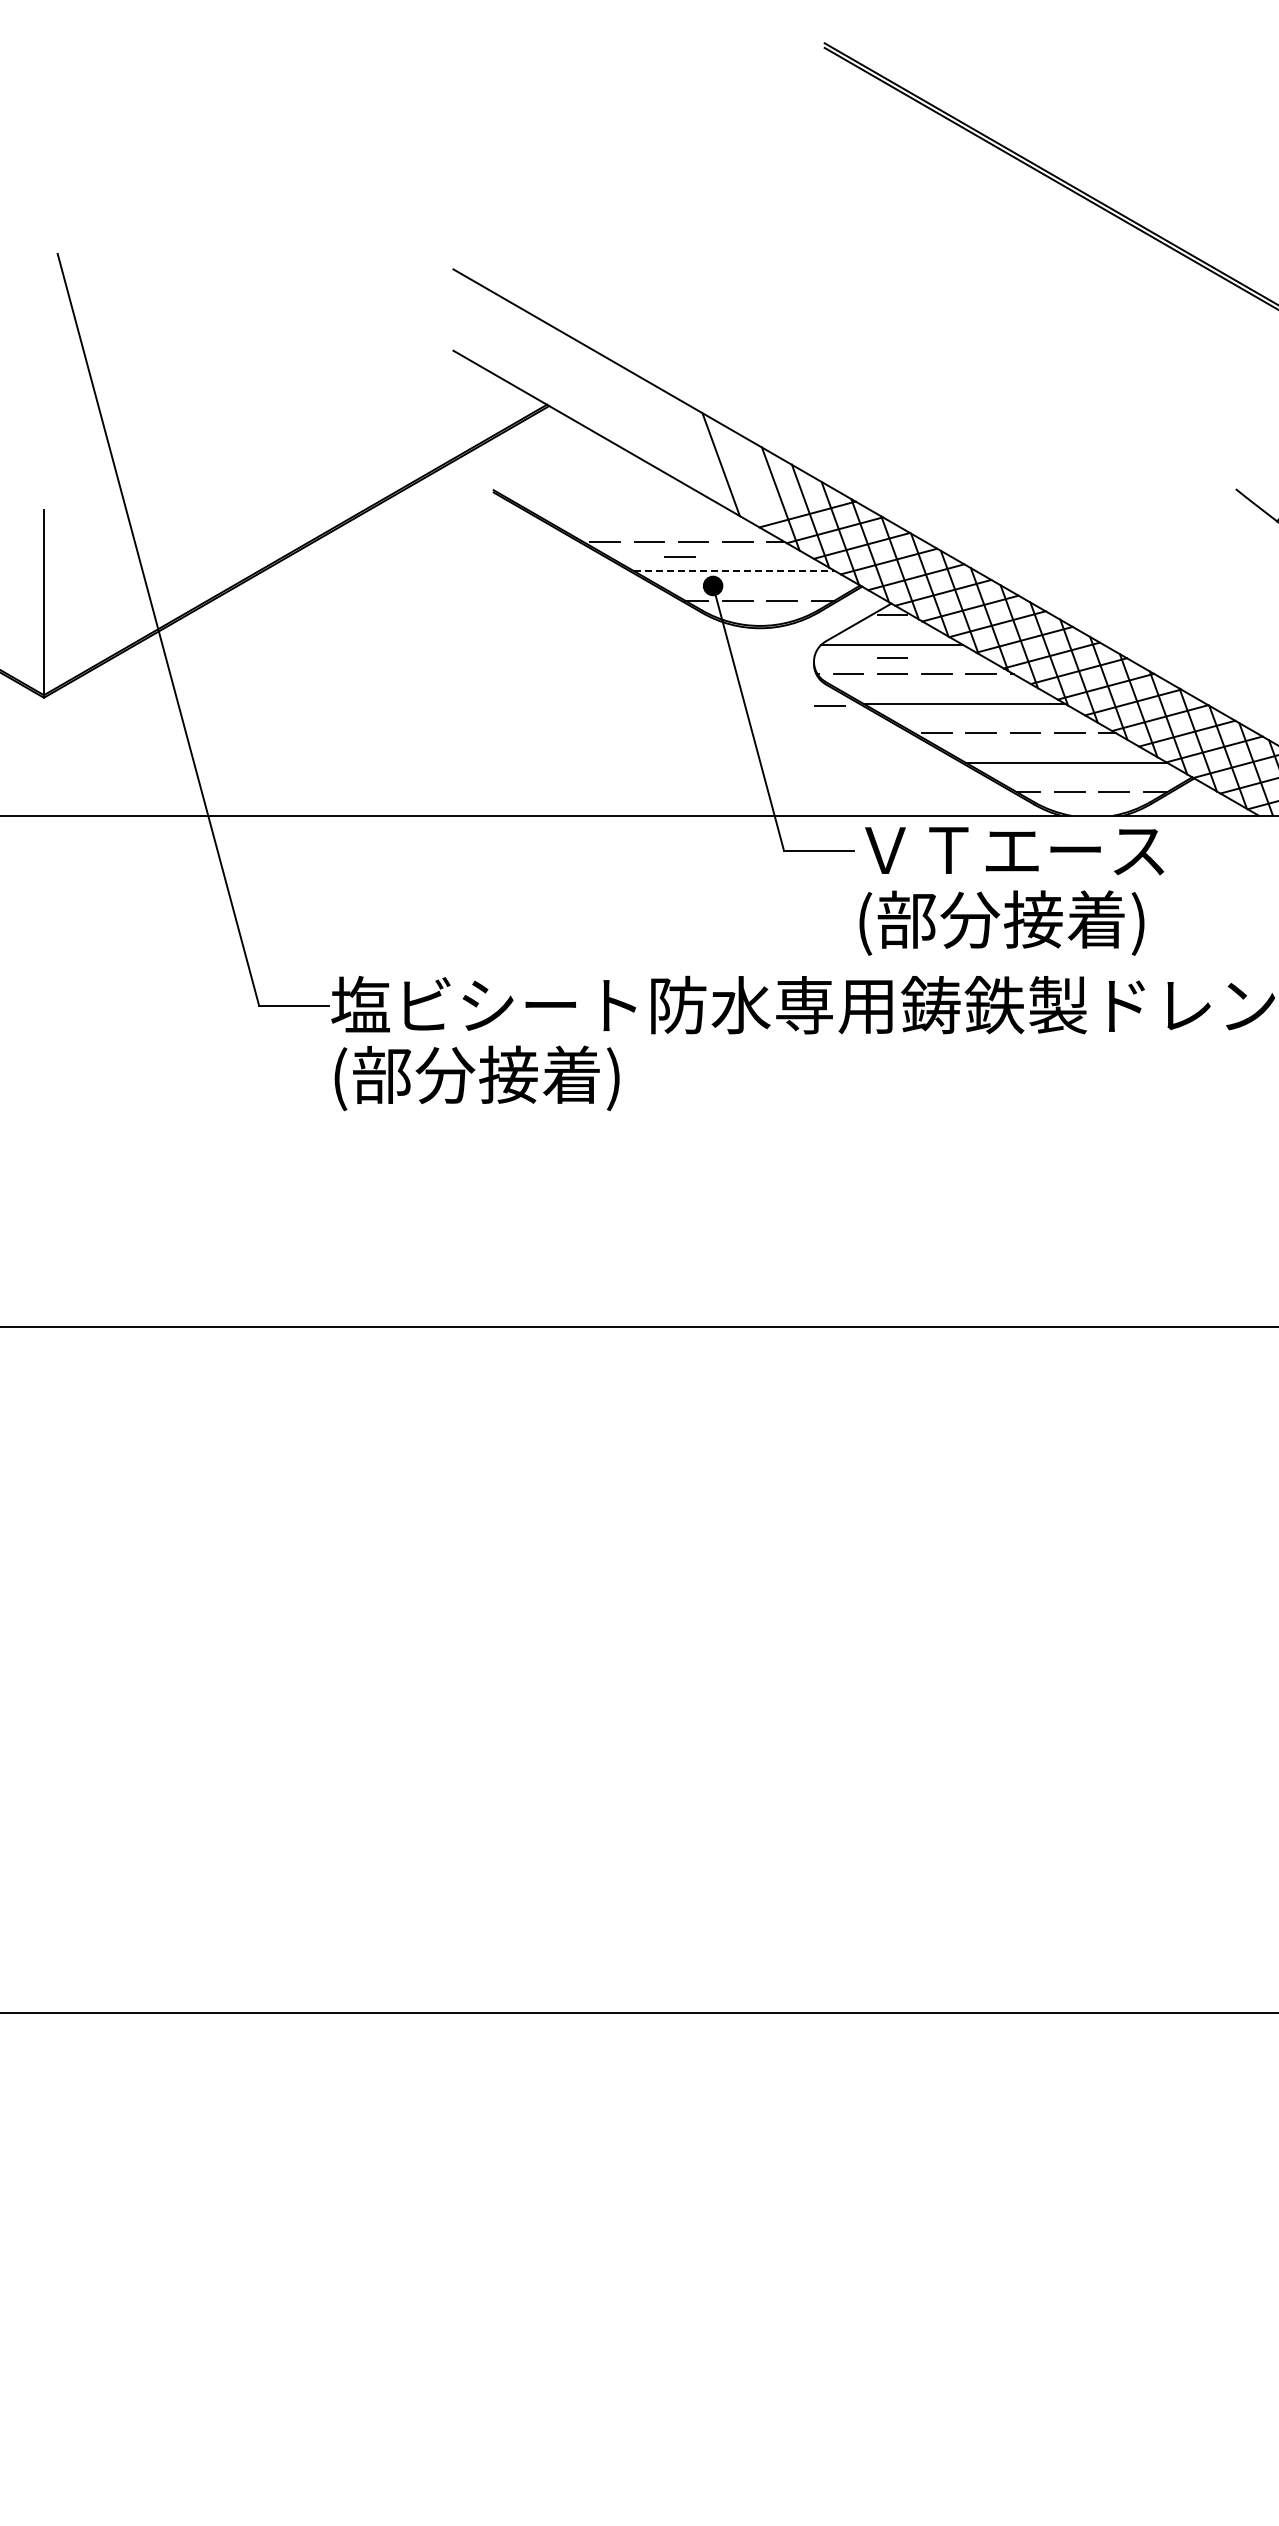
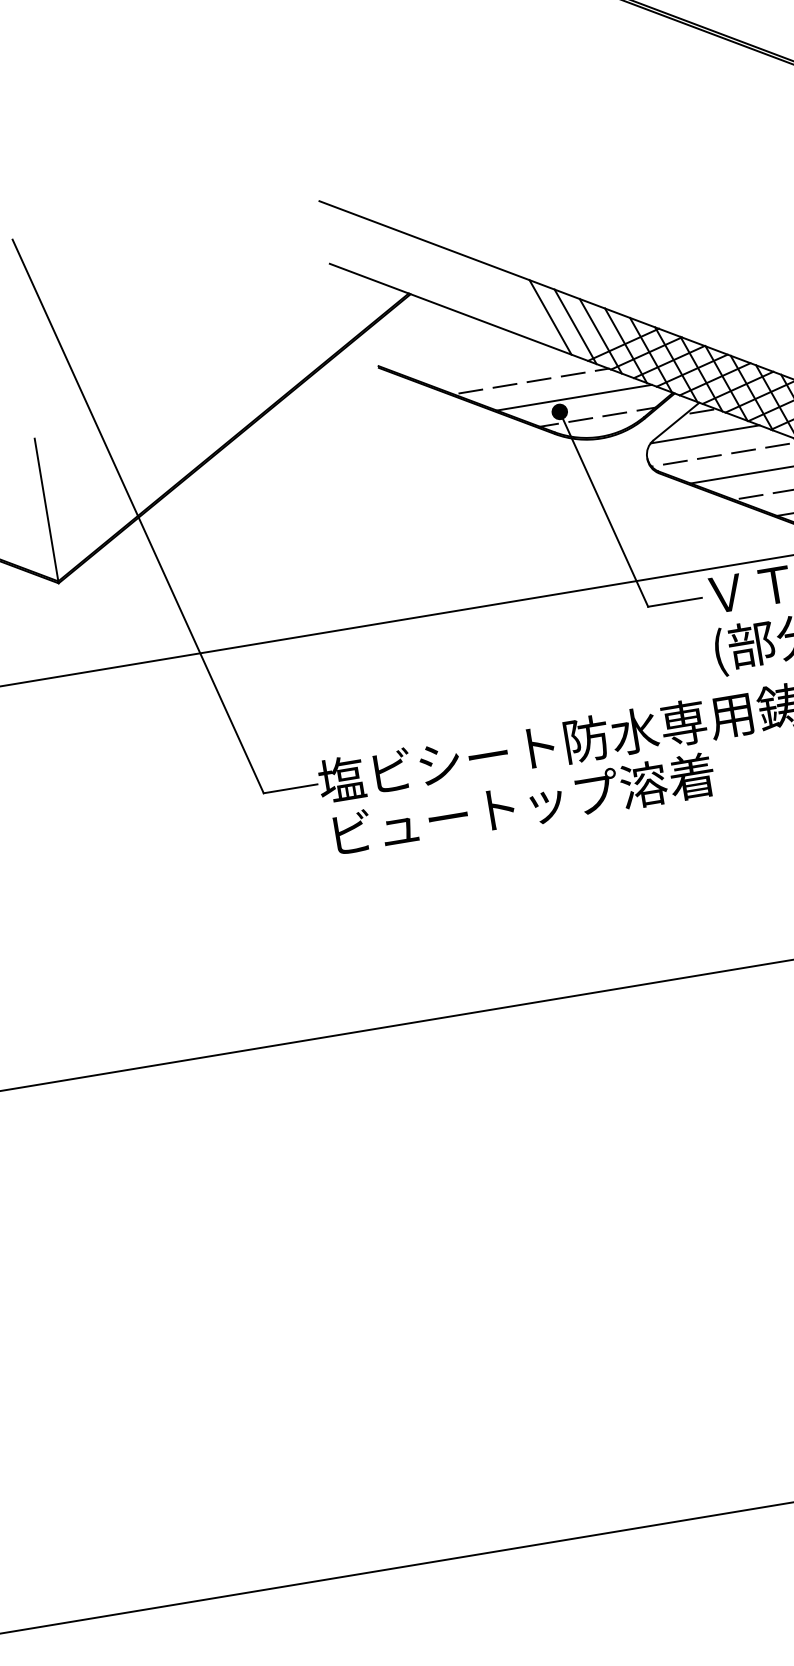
line: (750, 481) -> (575, 326), added
line: (679, 556) -> (530, 393), removed
line: (734, 571) -> (574, 398), dashed -> solid
line: (892, 657) -> (707, 444), removed
line: (829, 705) -> (664, 489), removed
text: (582, 1078) -> (522, 807), (部分接着) -> ビュートップ溶着

